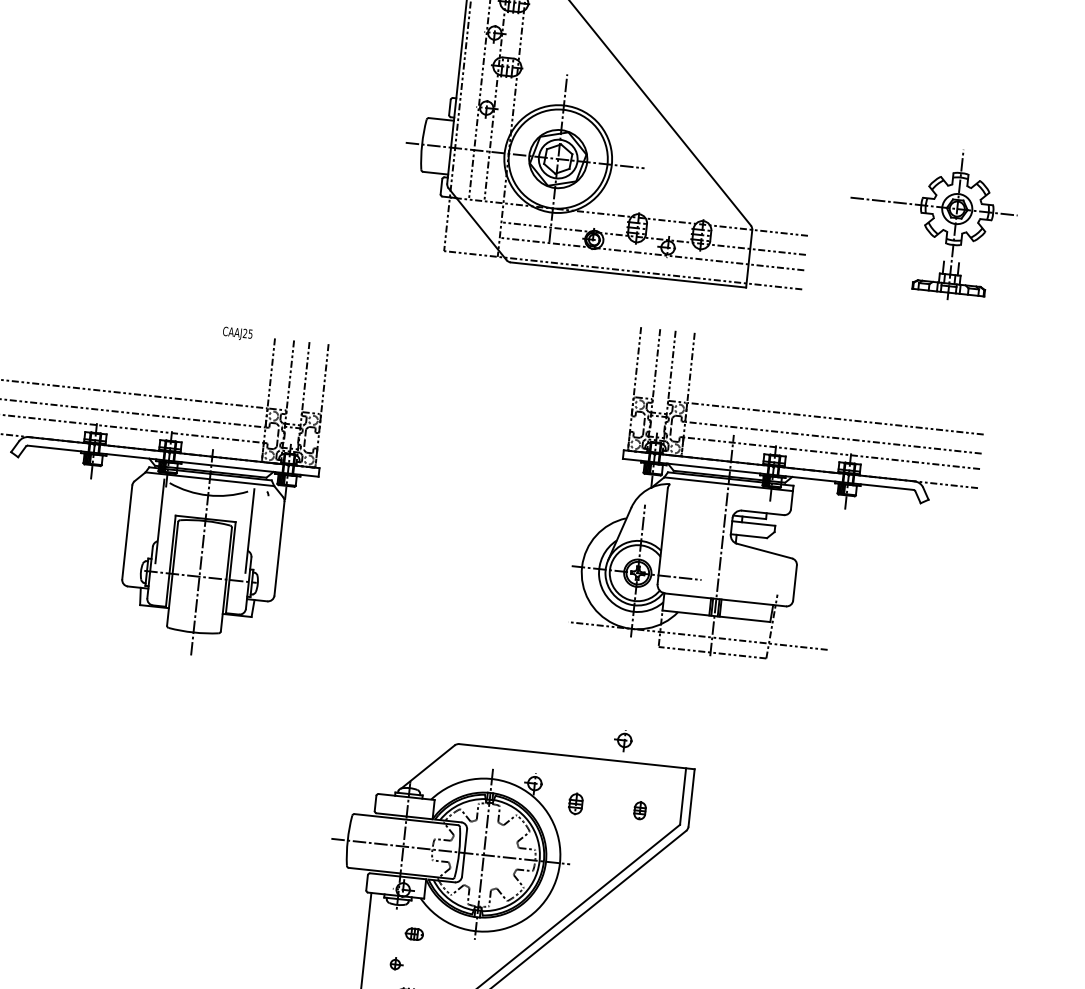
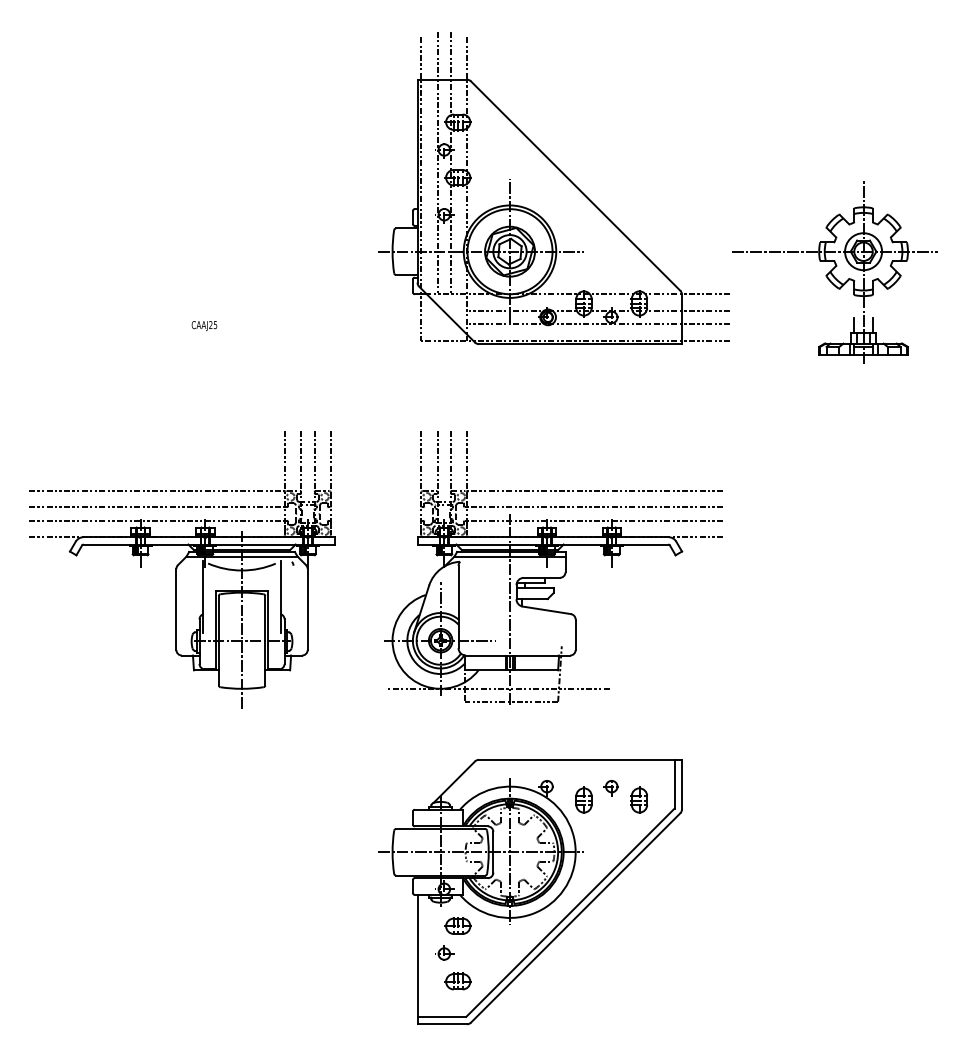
part: (931, 223) -> (834, 272), size x1.43
text: (237, 334) -> (204, 326), moved
part: (777, 502) -> (553, 567), moved
part: (623, 742) -> (610, 788), moved
part: (575, 803) -> (583, 799), size x1.43
part: (639, 809) -> (638, 799), size x1.67
part: (413, 933) -> (457, 925), size x1.67
part: (395, 963) -> (444, 952), size x1.43

